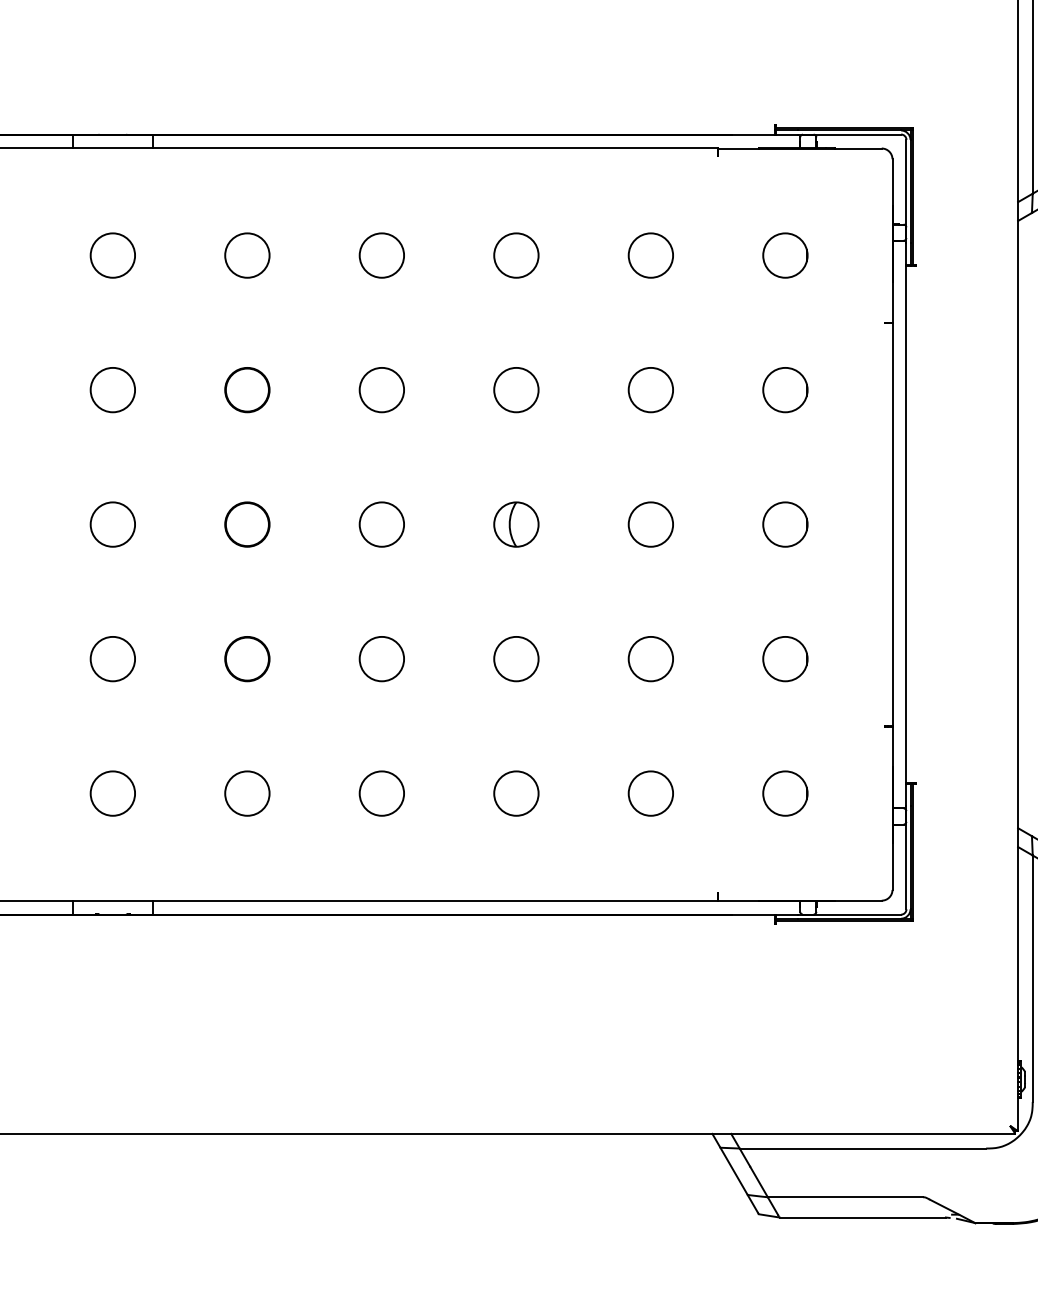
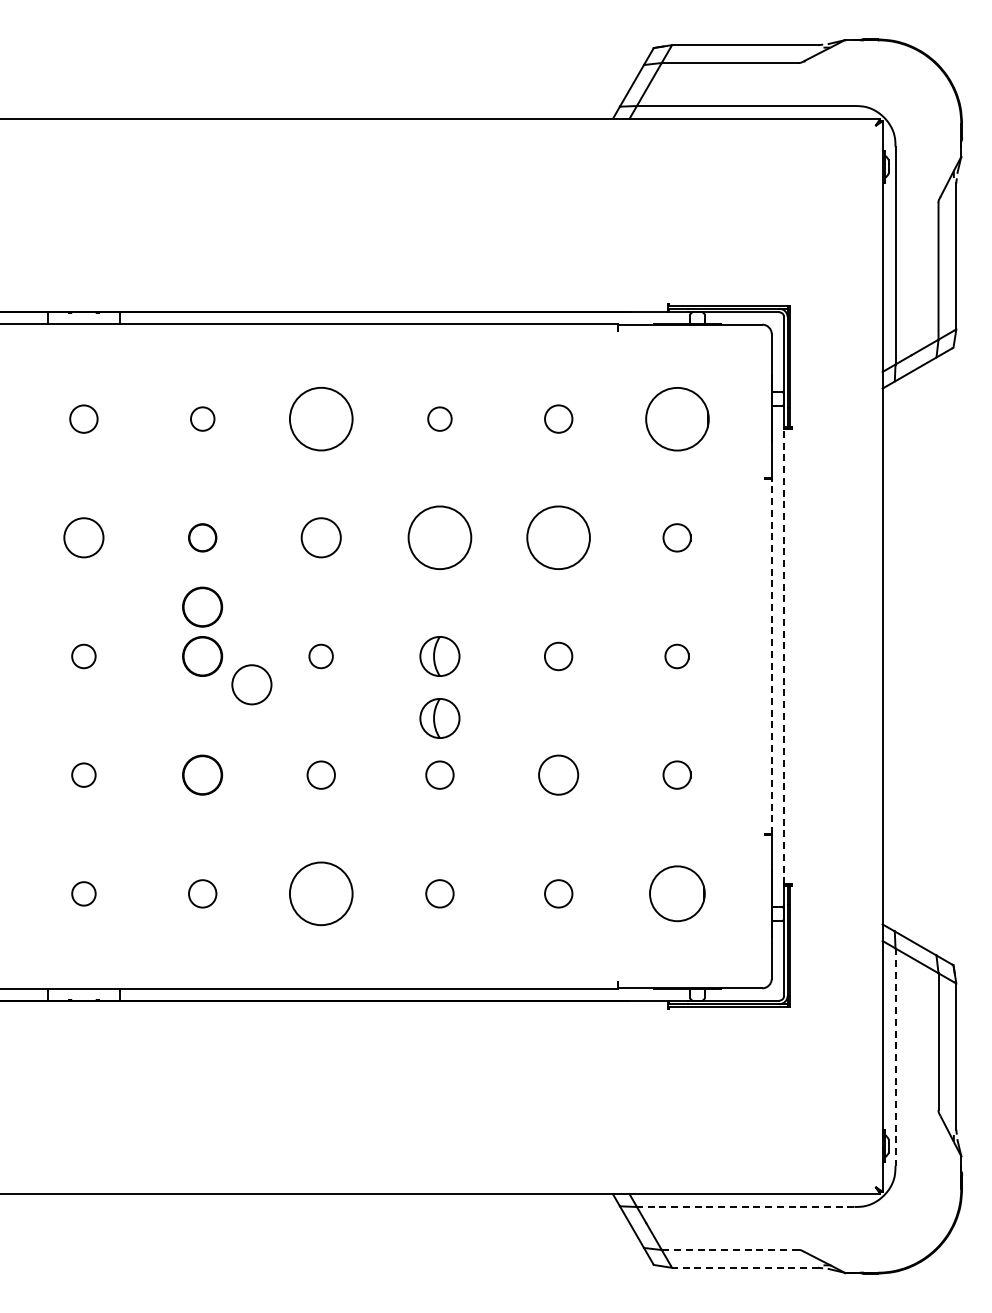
circle: (112, 254) -> (83, 418), size x0.7
circle: (247, 254) -> (202, 418), size x0.6
circle: (381, 254) -> (320, 418), size x1.6
circle: (515, 254) -> (439, 418), size x0.6
circle: (650, 254) -> (558, 418), size x0.7
circle: (784, 254) -> (676, 418), size x1.6
circle: (247, 389) -> (202, 537), size x0.7
circle: (515, 389) -> (439, 537), size x1.6
circle: (650, 389) -> (558, 537), size x1.6
circle: (784, 389) -> (676, 537), size x0.7
circle: (247, 467) -> (202, 606), added
circle: (112, 524) -> (83, 656), size x0.6
circle: (381, 524) -> (320, 656), size x0.6
circle: (650, 524) -> (558, 656), size x0.7
circle: (784, 524) -> (676, 656), size x0.6
line: (893, 524) -> (772, 656), solid -> dashed
line: (906, 524) -> (784, 656), solid -> dashed
circle: (302, 556) -> (251, 684), added
part: (515, 594) -> (439, 718), added
circle: (112, 658) -> (83, 774), size x0.6
circle: (381, 658) -> (320, 774), size x0.7
circle: (515, 658) -> (439, 774), size x0.7
circle: (784, 658) -> (676, 774), size x0.7
circle: (112, 793) -> (83, 893), size x0.6
circle: (247, 793) -> (202, 893), size x0.7
circle: (381, 793) -> (320, 893), size x1.6
circle: (515, 793) -> (439, 893), size x0.7
circle: (650, 793) -> (558, 893), size x0.7
circle: (784, 793) -> (676, 893), size x1.4
line: (1032, 979) -> (895, 1057), solid -> dashed
line: (862, 1147) -> (745, 1206), solid -> dashed
line: (844, 1197) -> (729, 1250), solid -> dashed
line: (861, 1217) -> (744, 1267), solid -> dashed

